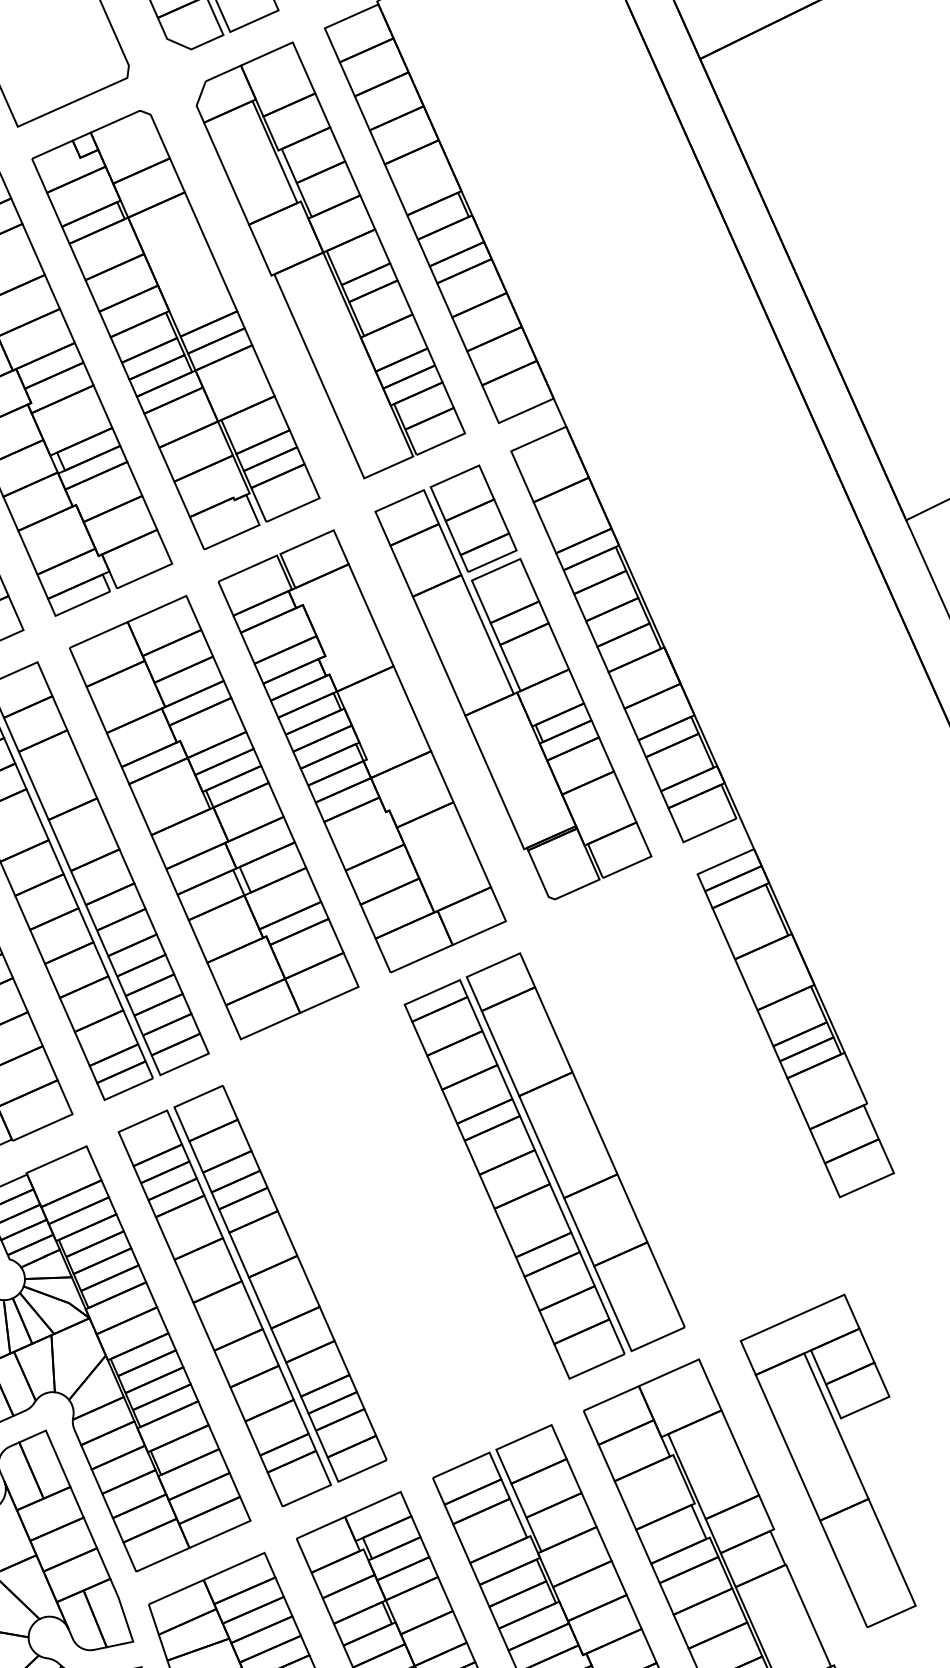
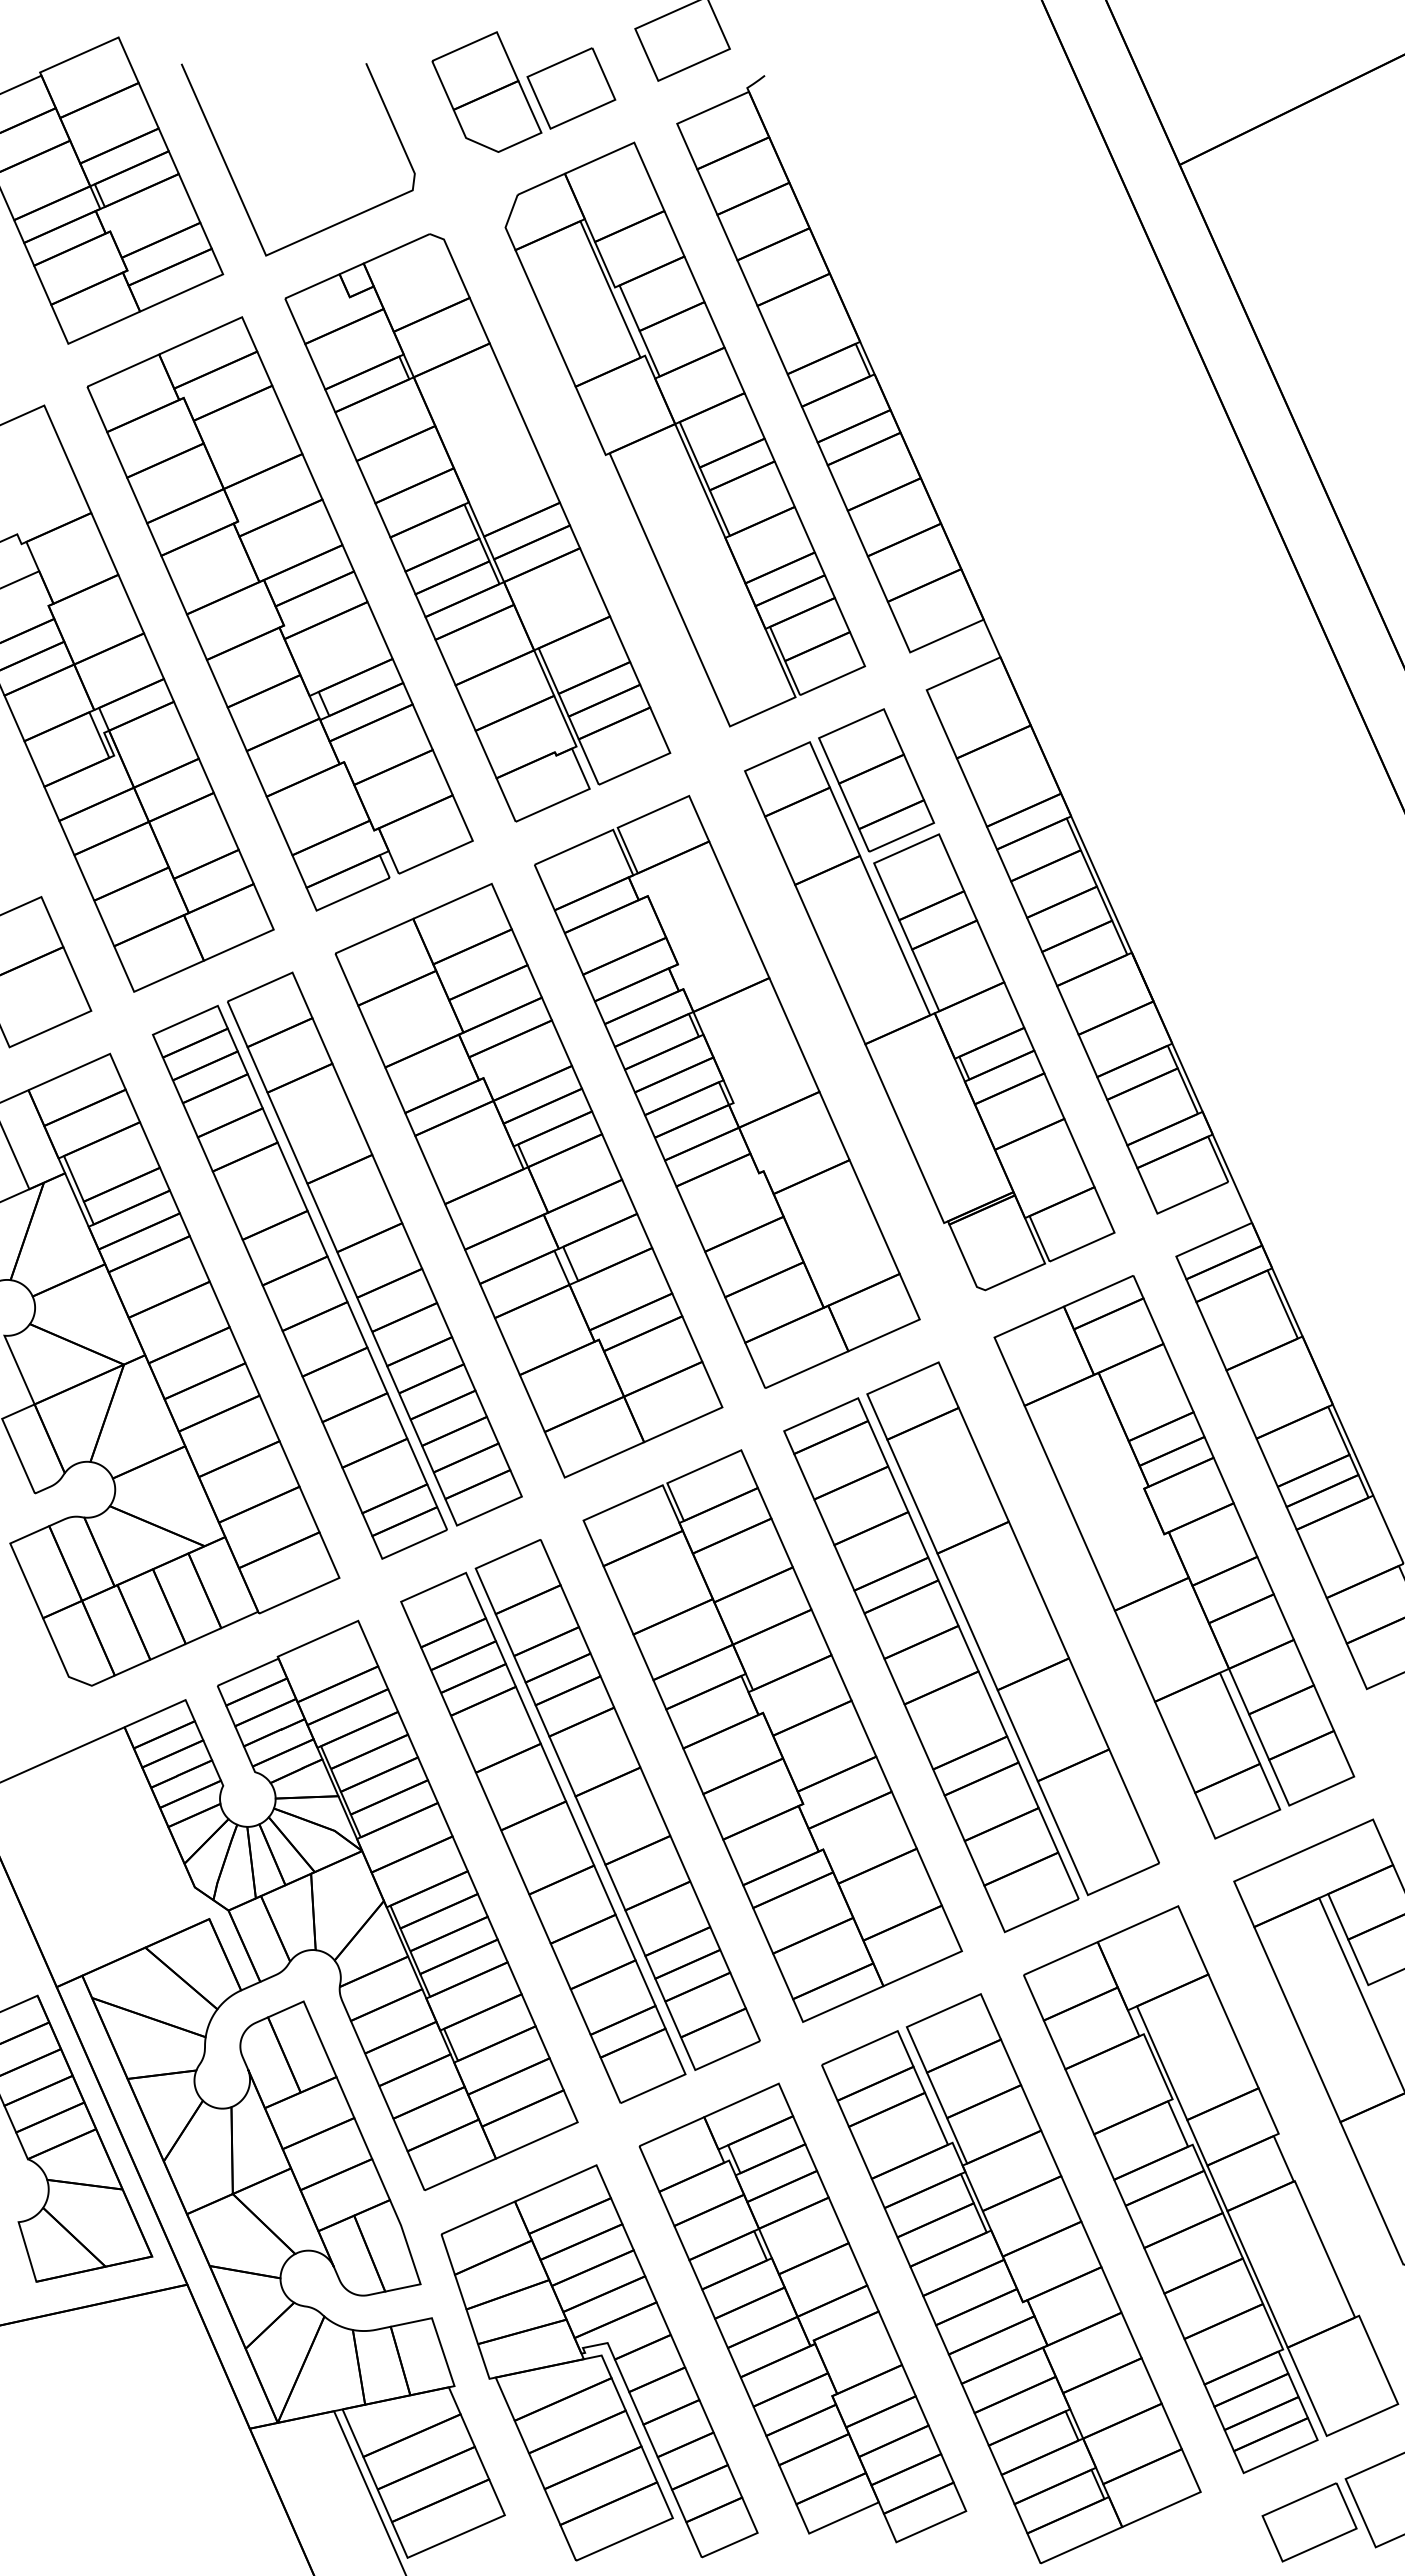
part: (696, 1099) -> (1174, 1557), added
part: (396, 1231) -> (772, 1735), added

